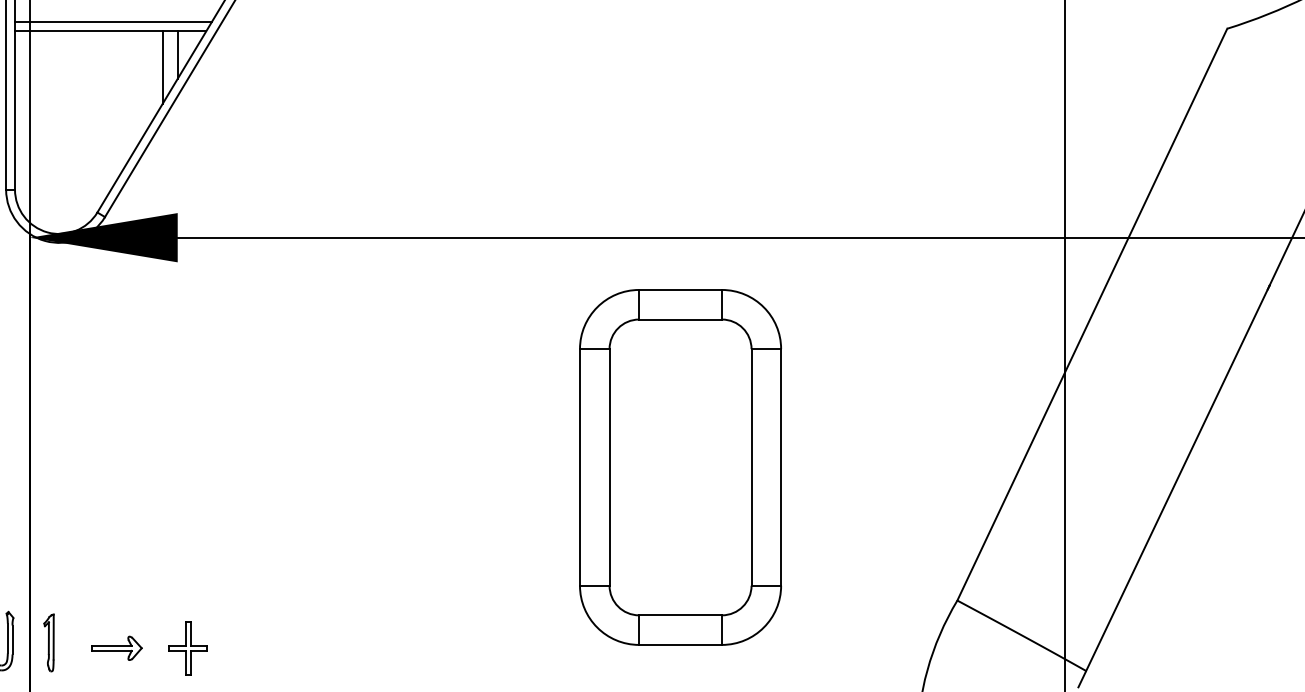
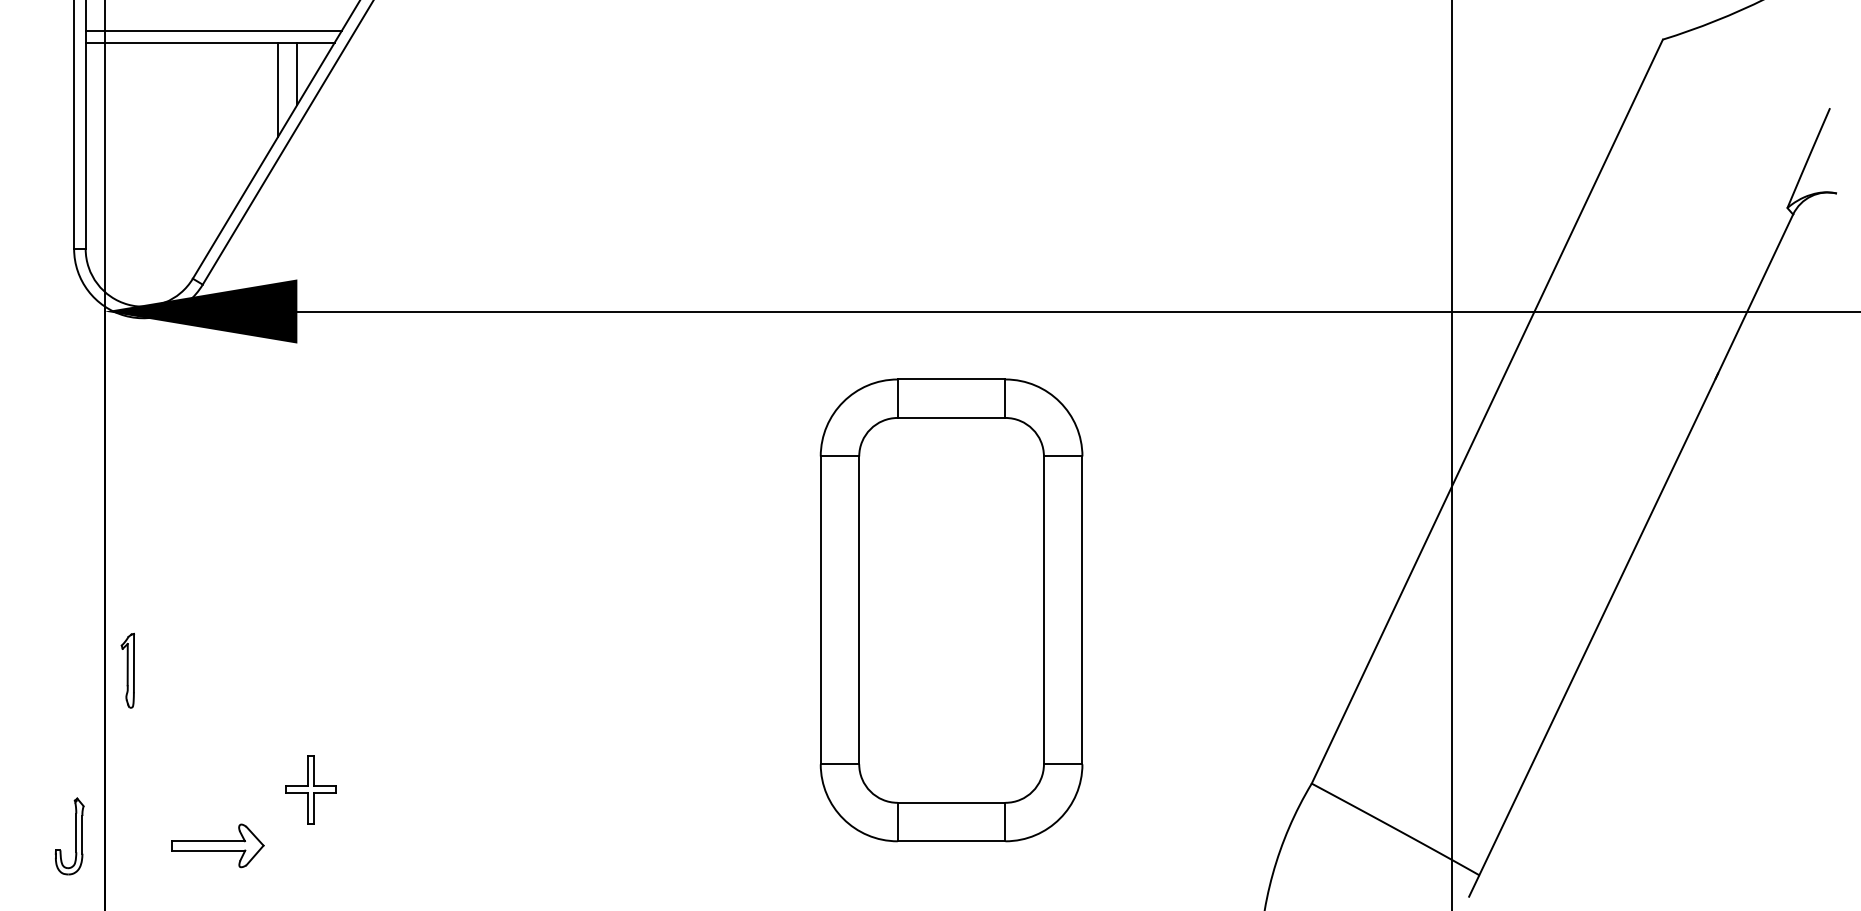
part: (48, 642) -> (127, 670), moved
part: (116, 648) -> (217, 845), size x1.4
part: (187, 648) -> (310, 789), moved

